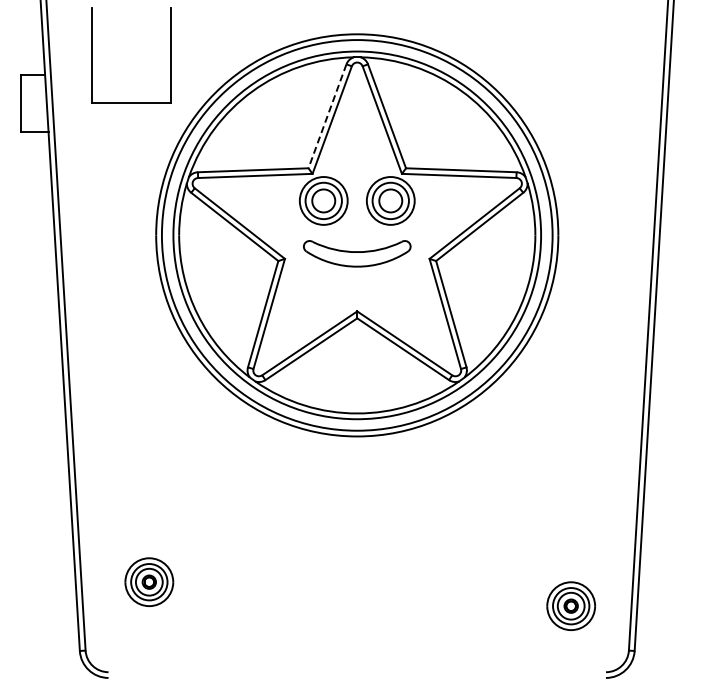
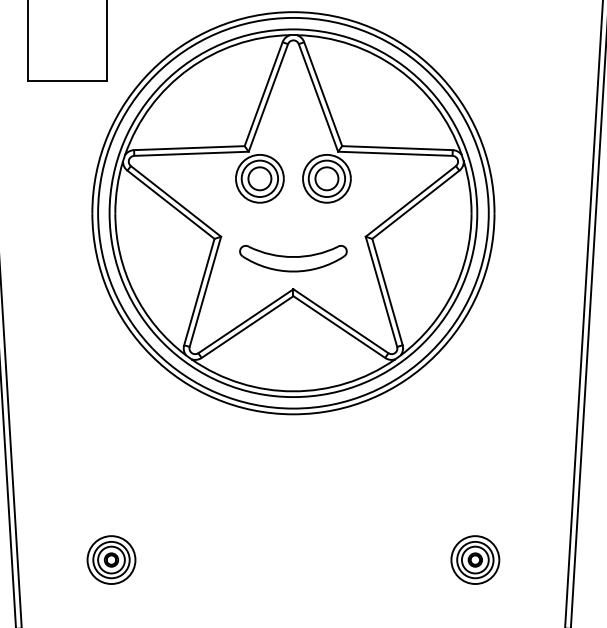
line: (327, 116) -> (263, 94), dashed -> solid
part: (357, 253) -> (293, 258), moved
part: (149, 581) -> (111, 559), moved
part: (570, 605) -> (474, 559), moved

